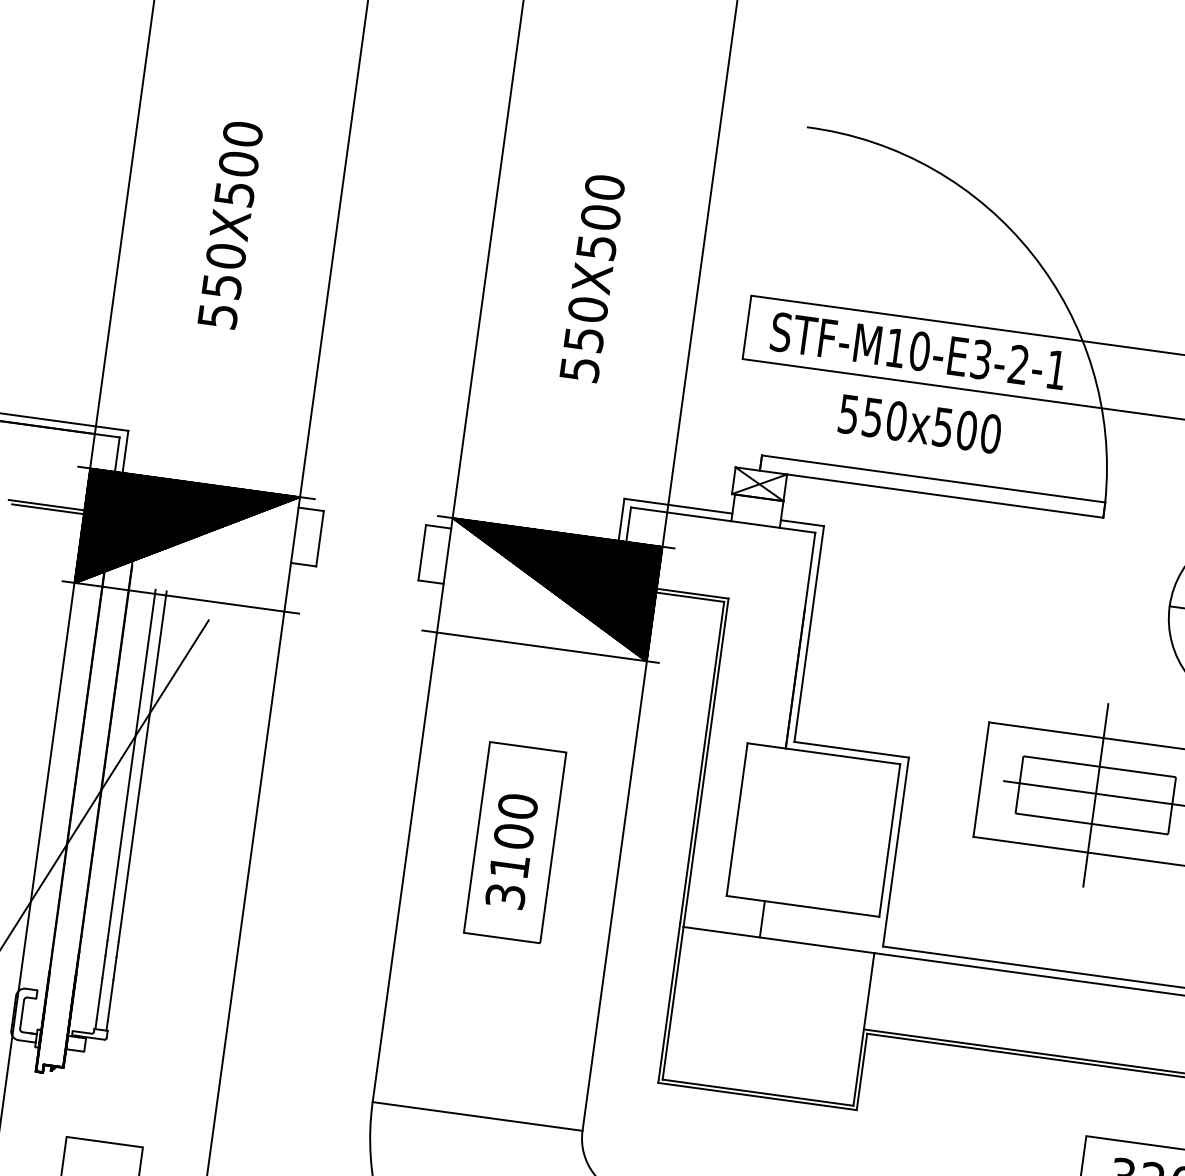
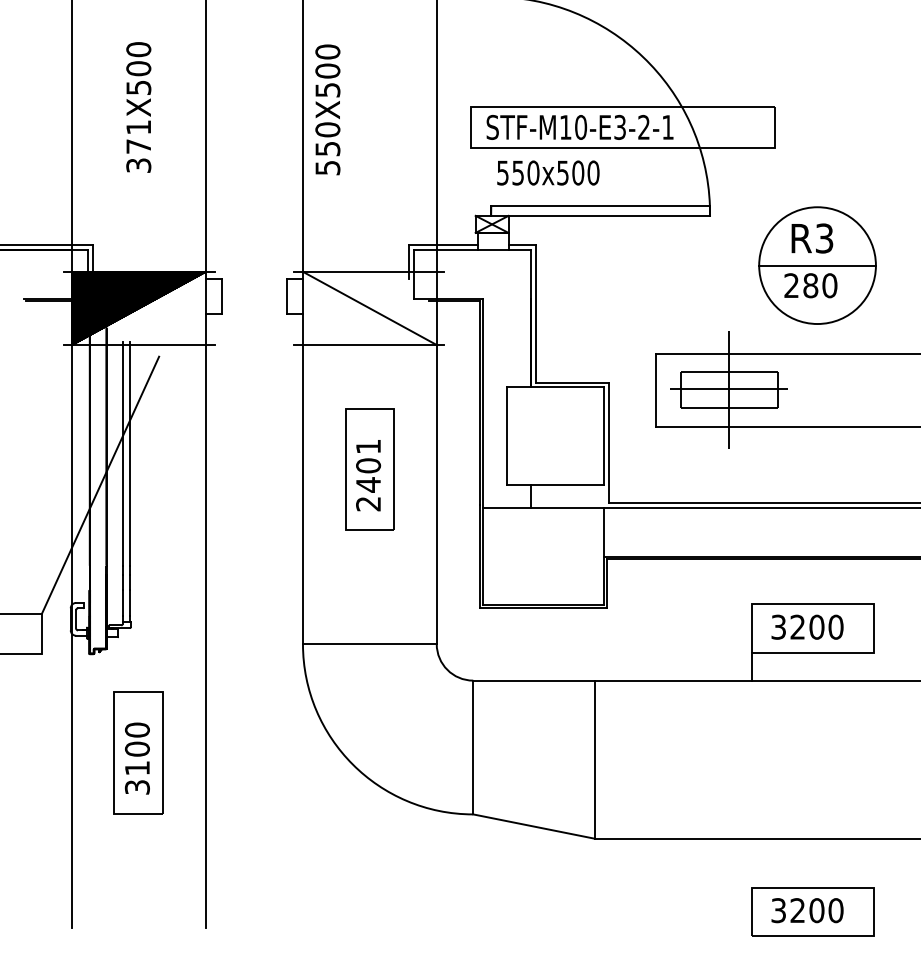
text: (591, 277) -> (327, 109), moved
text: (221, 286) -> (138, 146), 550X500 -> 371X500
text: (920, 423) -> (548, 172), moved
hatch: (549, 588) -> (369, 307), removed
text: (511, 851) -> (368, 475), 3100 -> 2401

